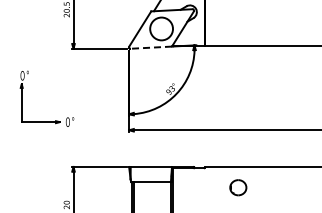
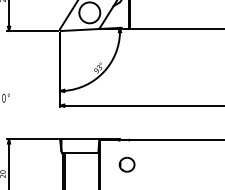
line: (151, 47) -> (80, 29), dashed -> solid
part: (238, 187) -> (127, 164), moved

